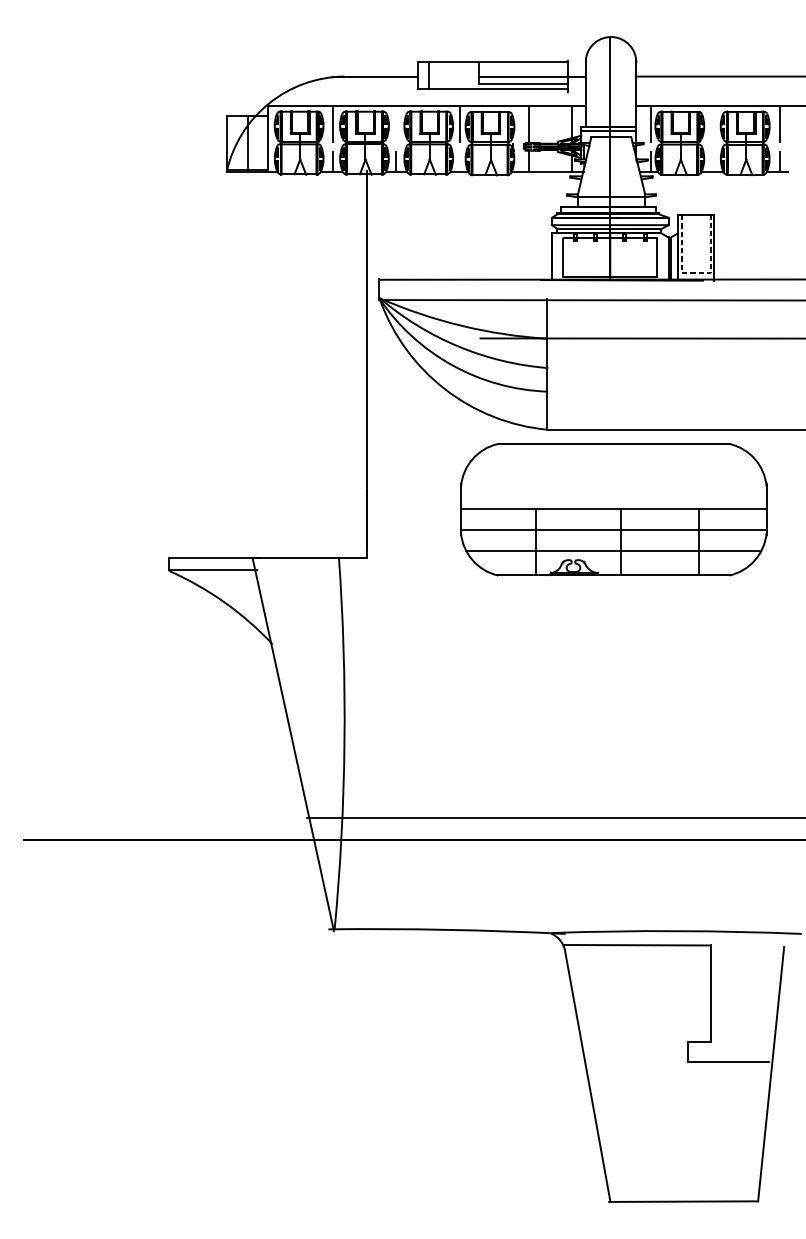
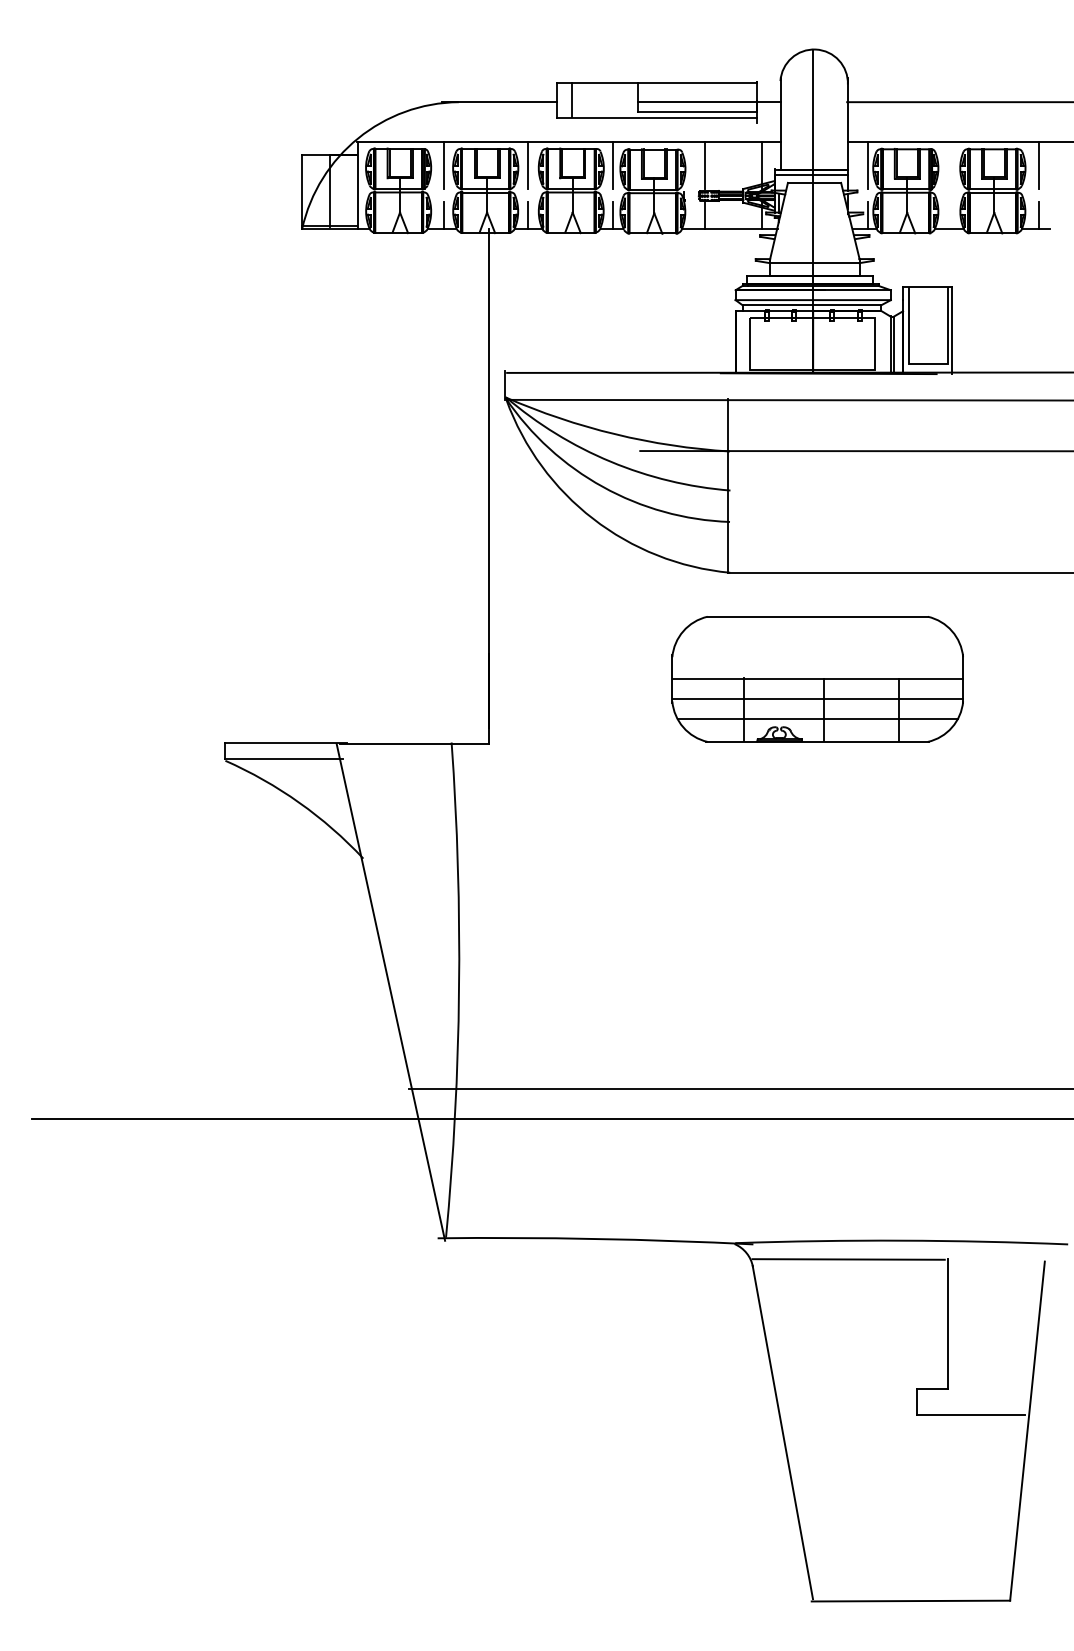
line: (396, 124) -> (528, 165), added
line: (459, 161) -> (612, 215), added
line: (696, 272) -> (928, 363), dashed -> solid
part: (613, 509) -> (817, 679), size x0.71

